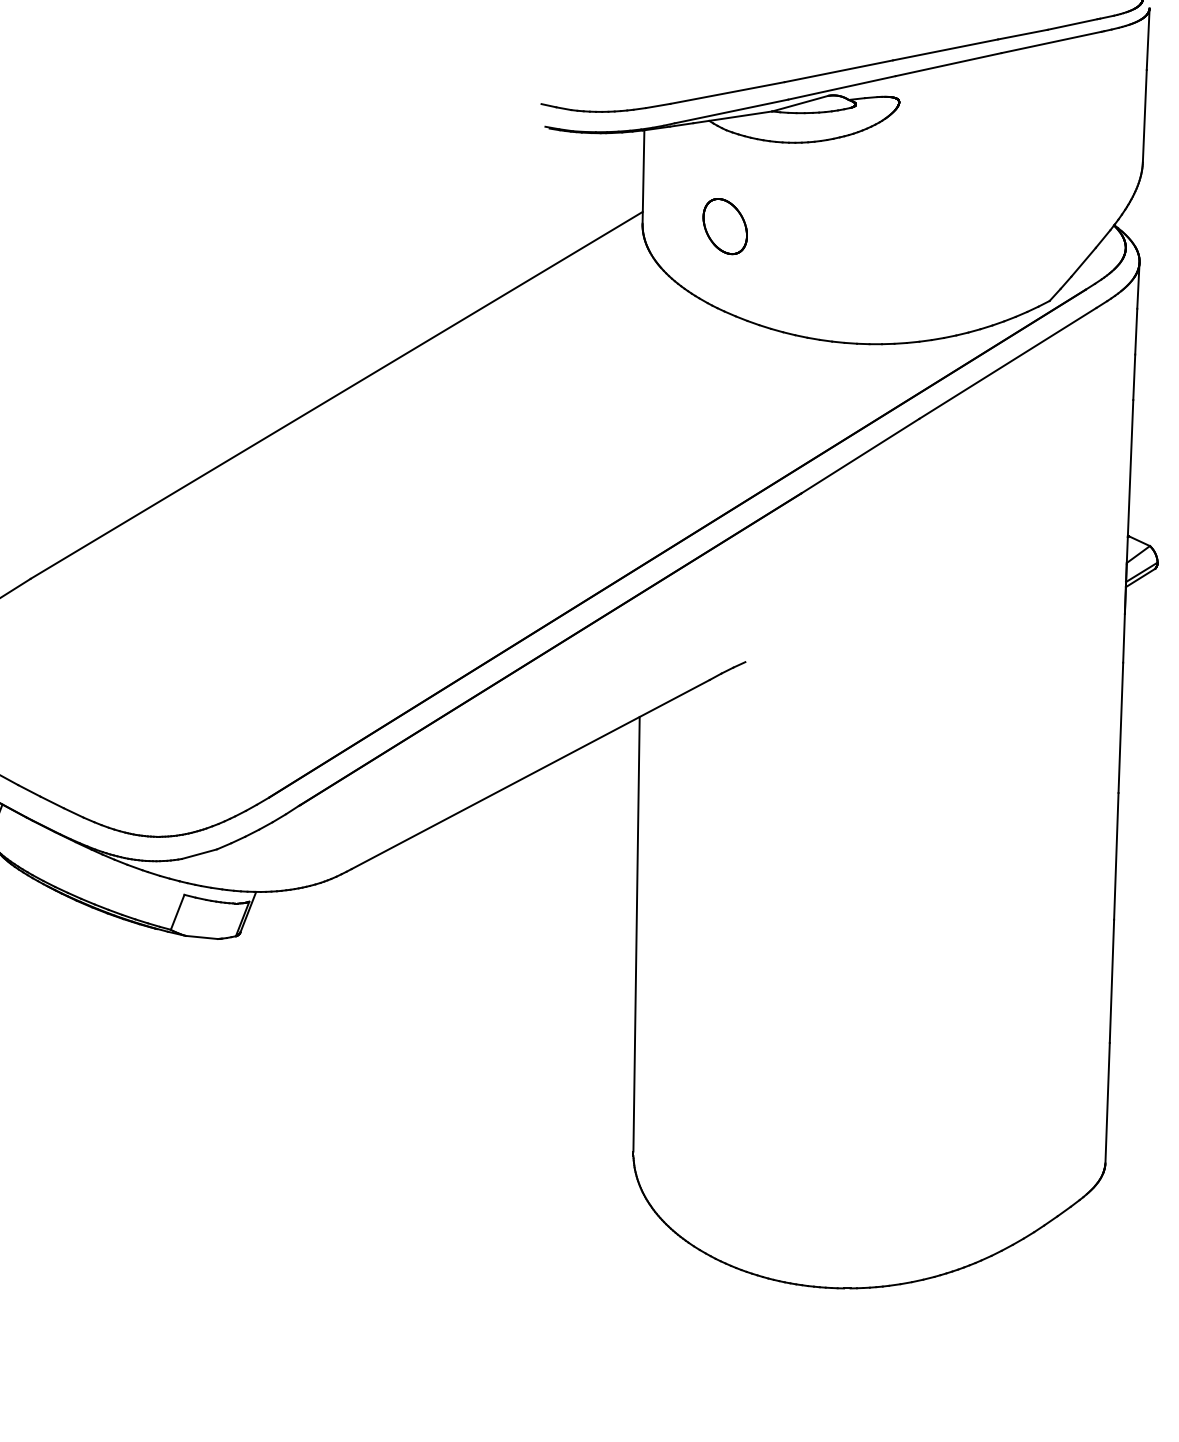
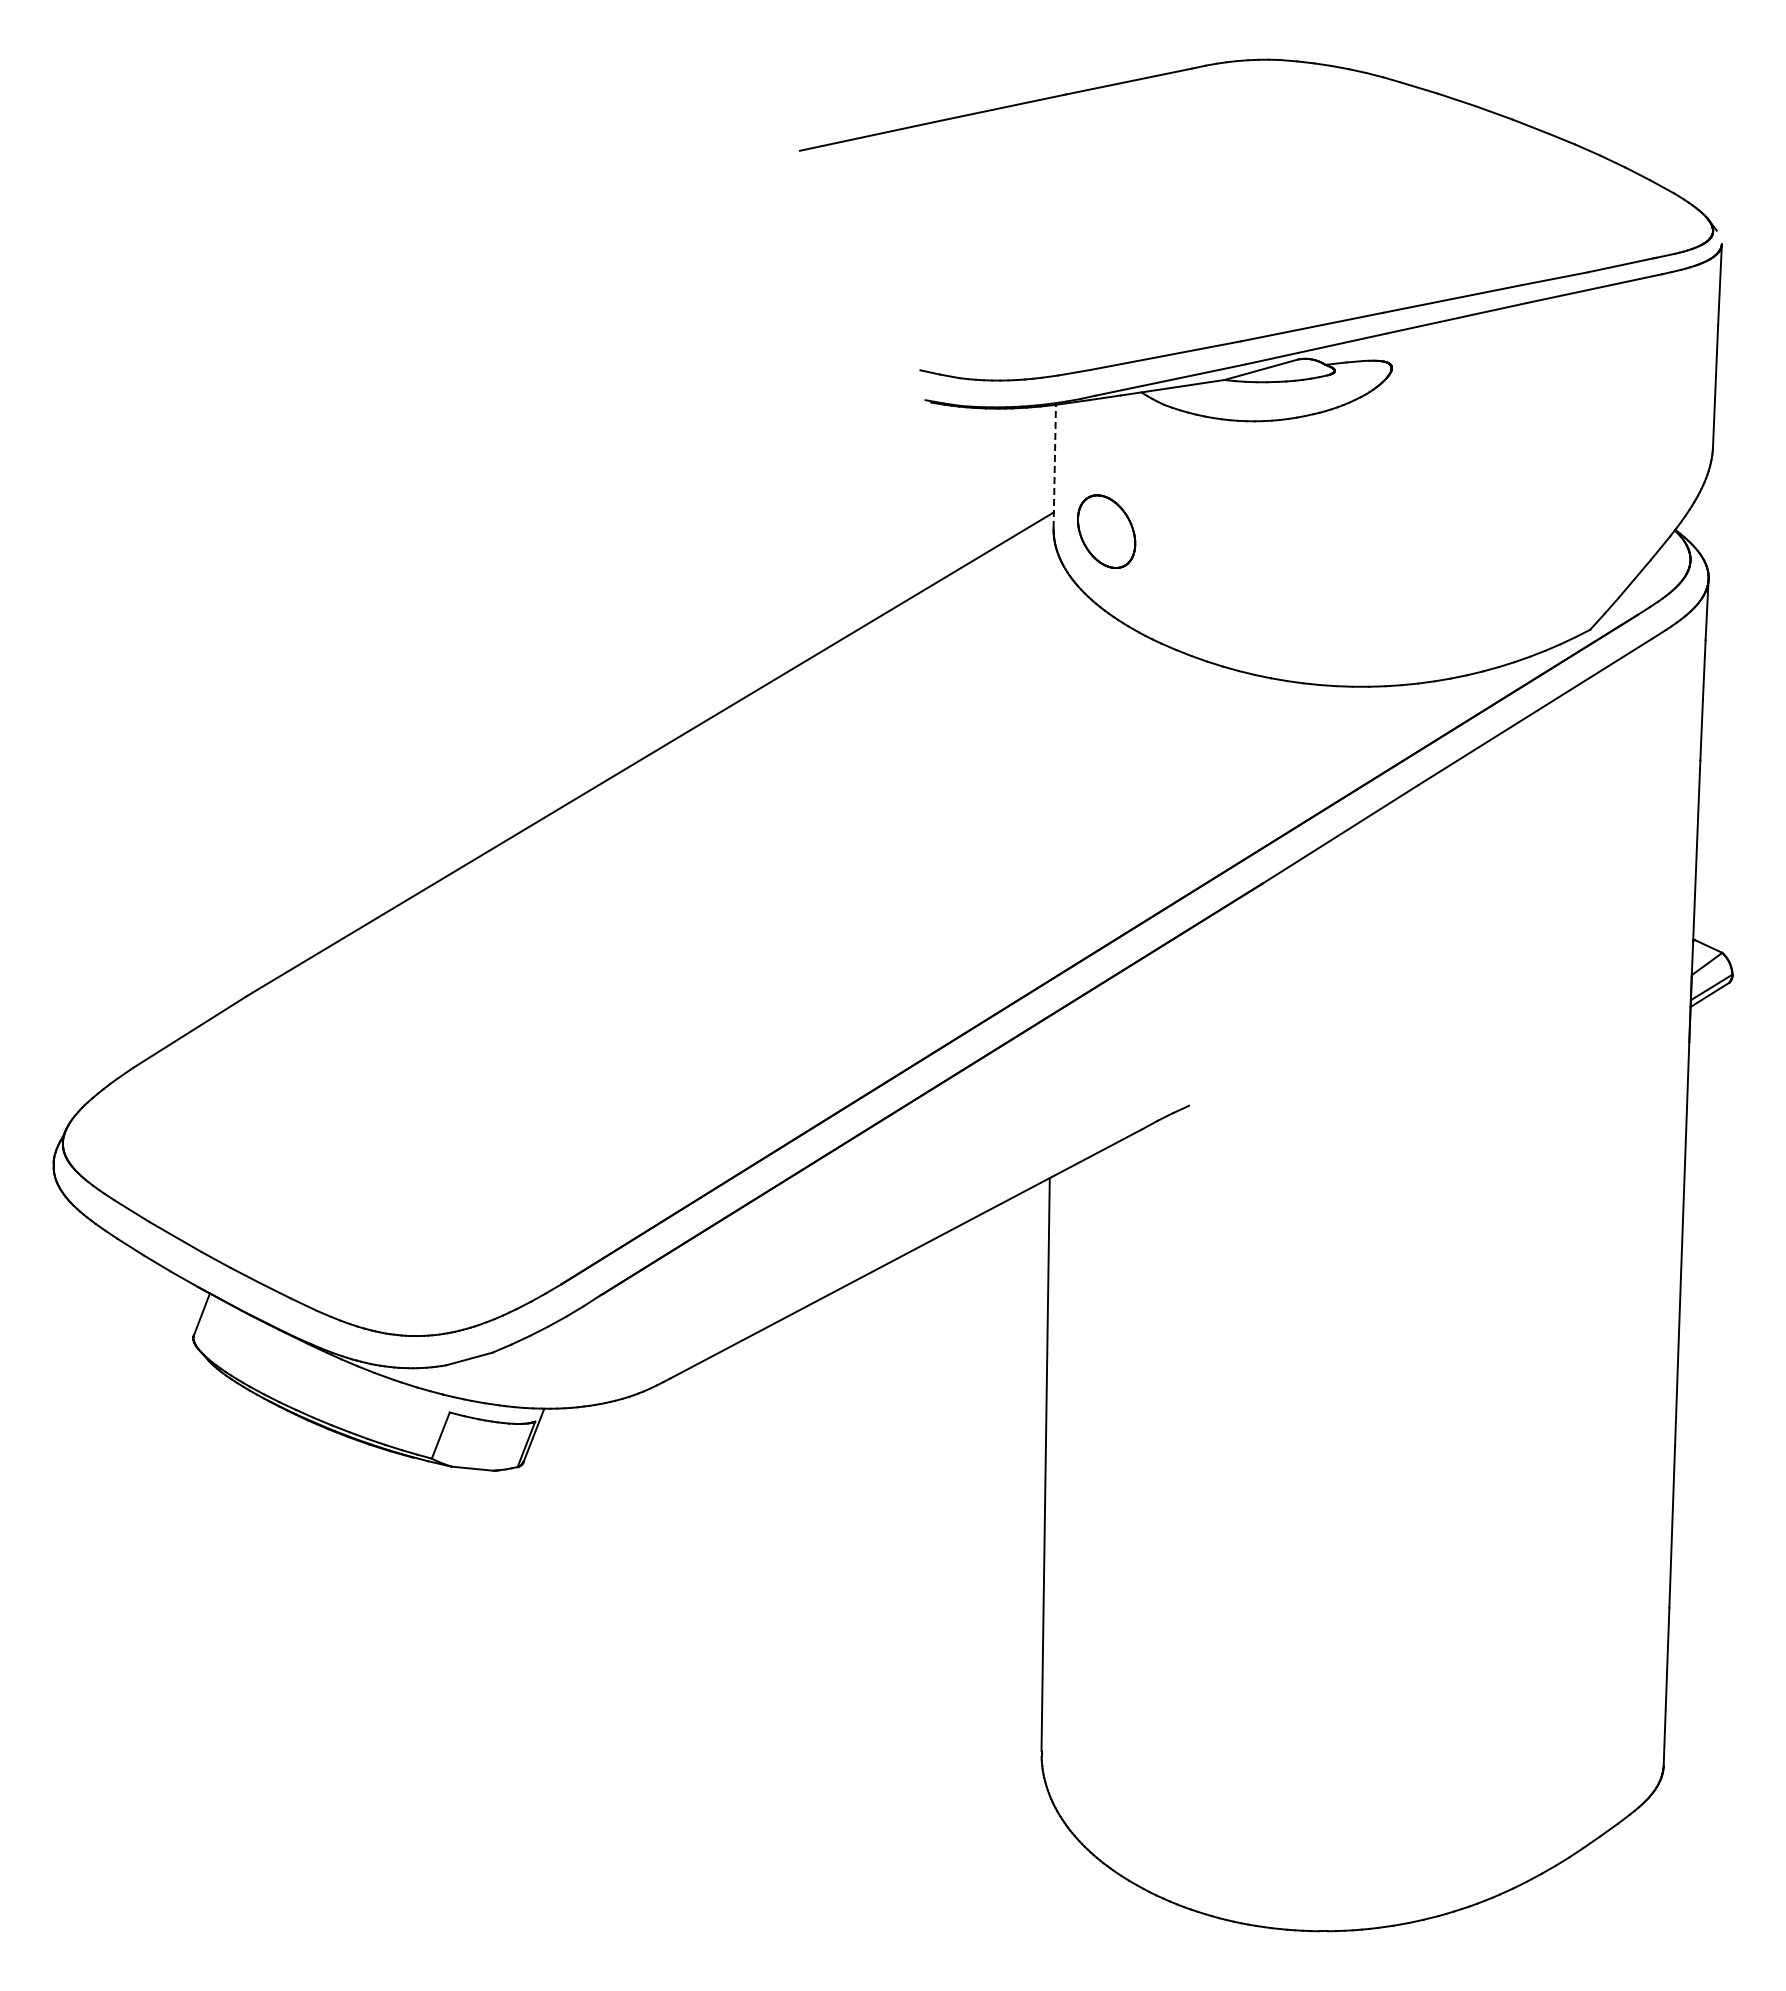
line: (643, 177) -> (1054, 466), solid -> dashed
part: (725, 226) -> (1106, 531), moved

